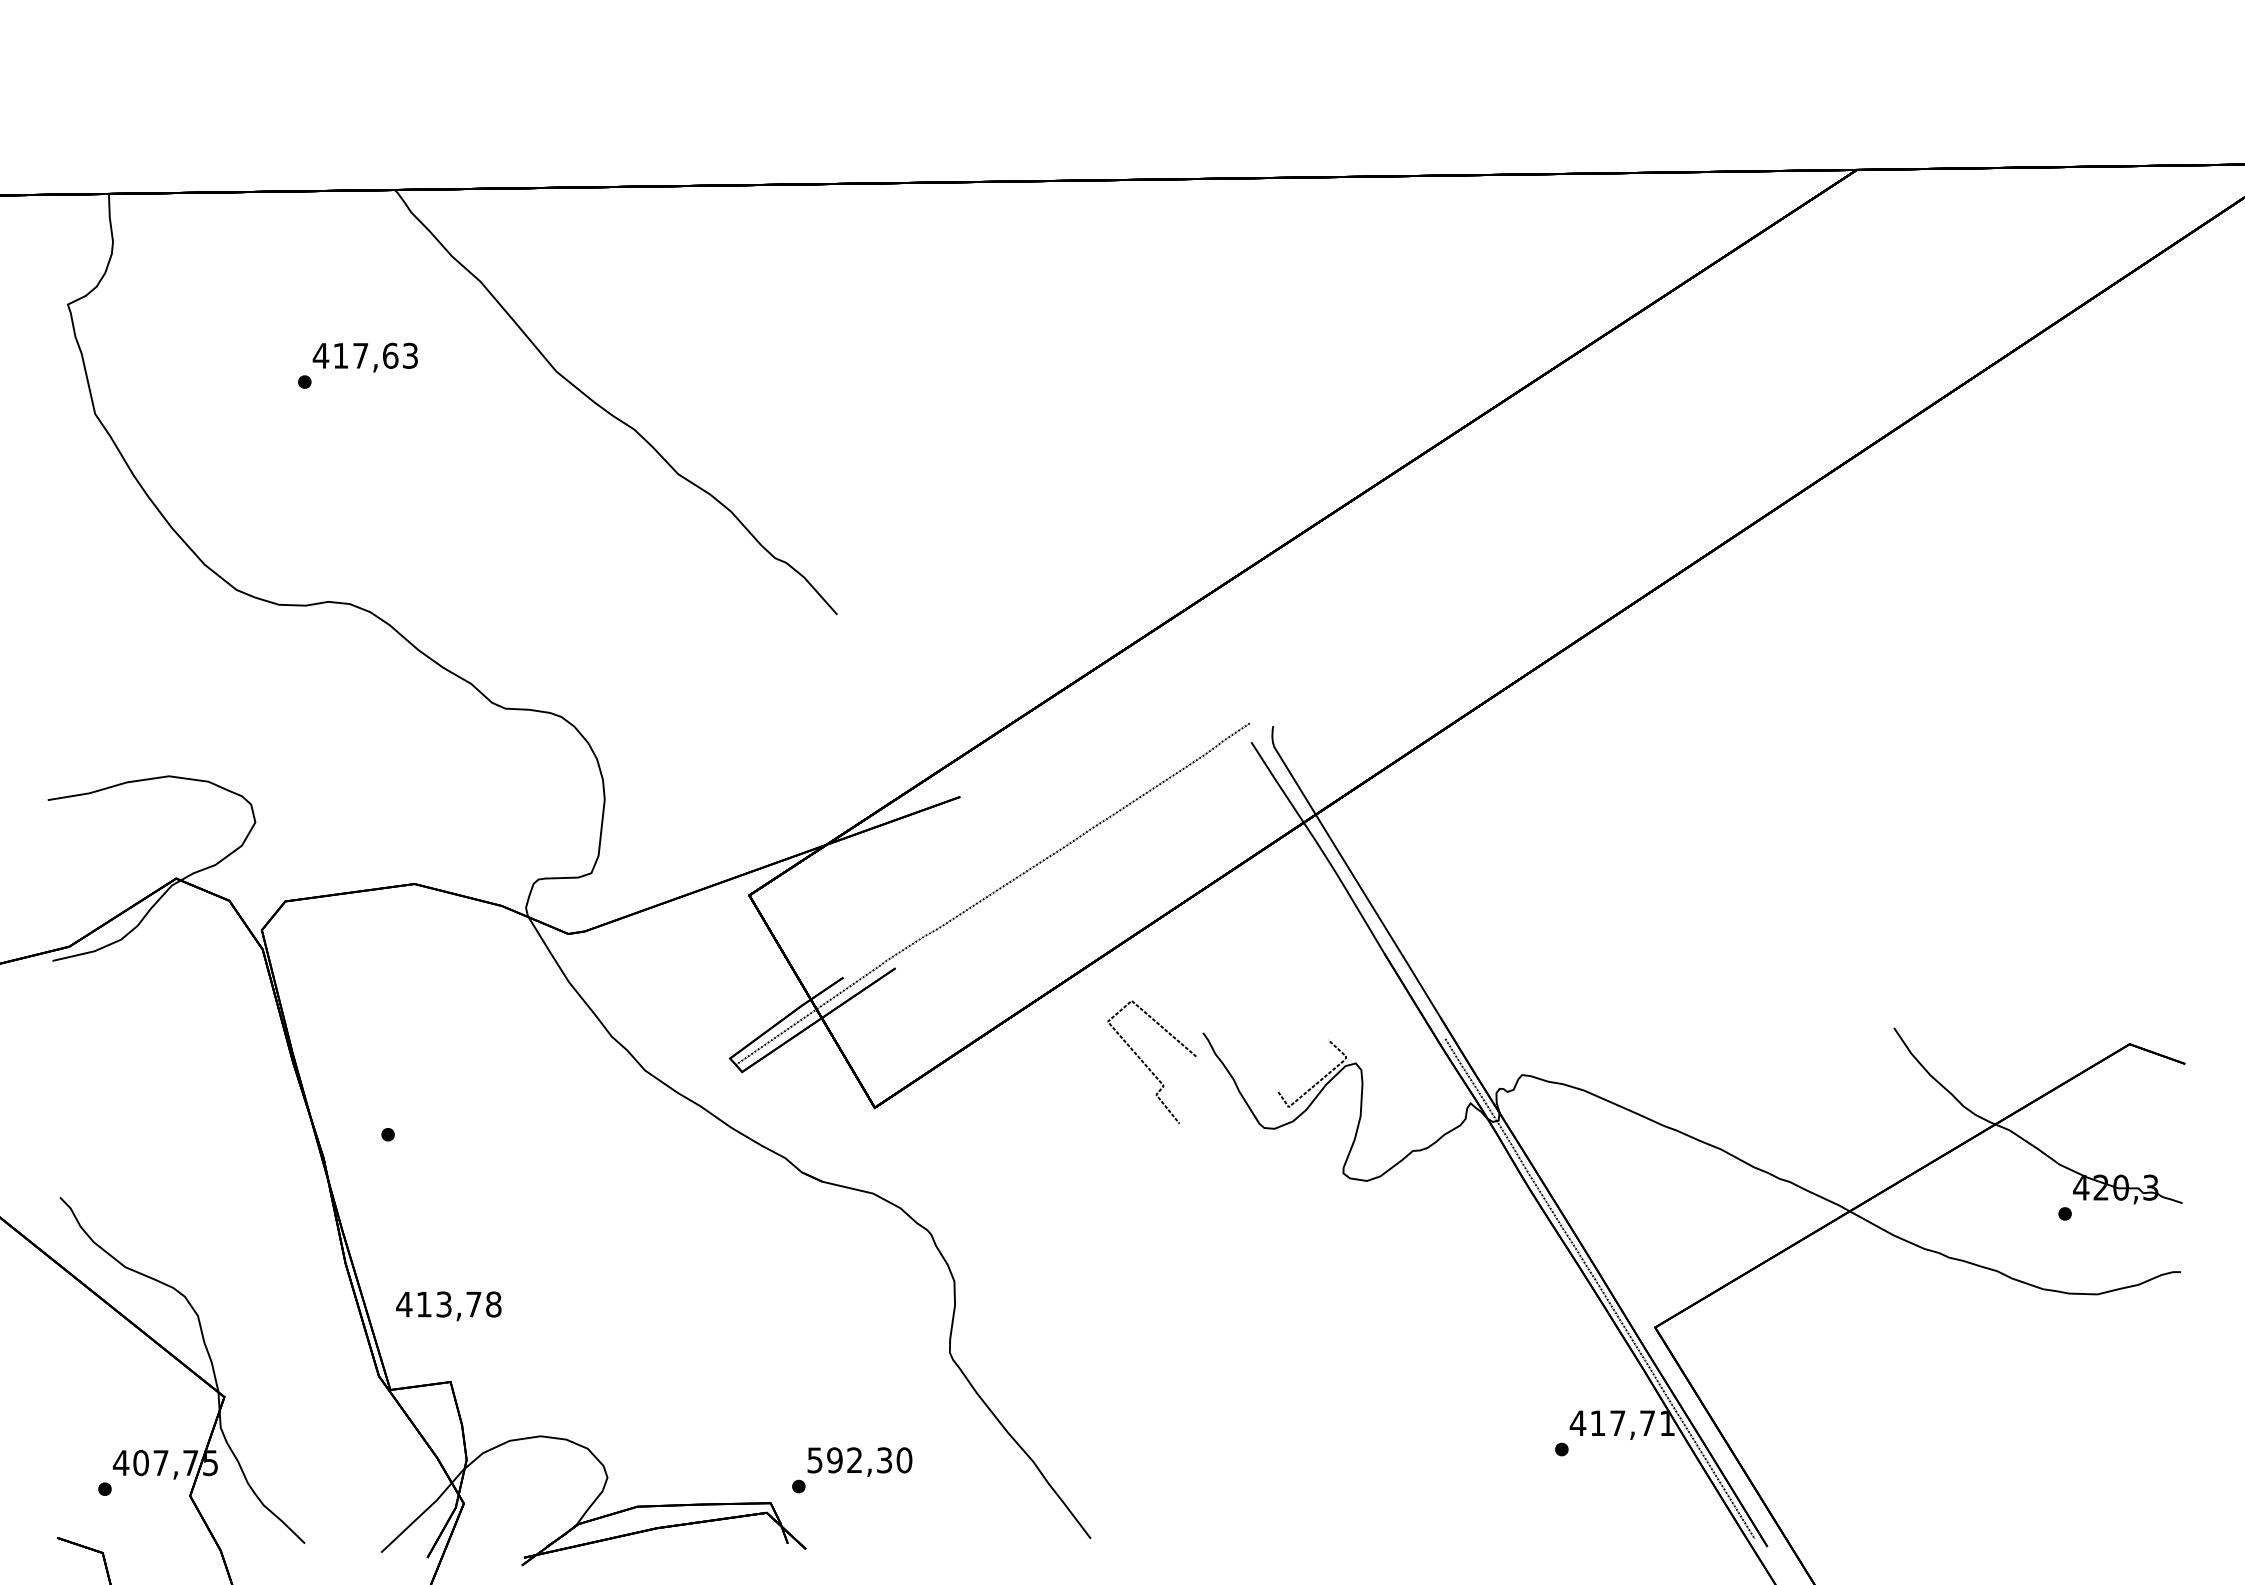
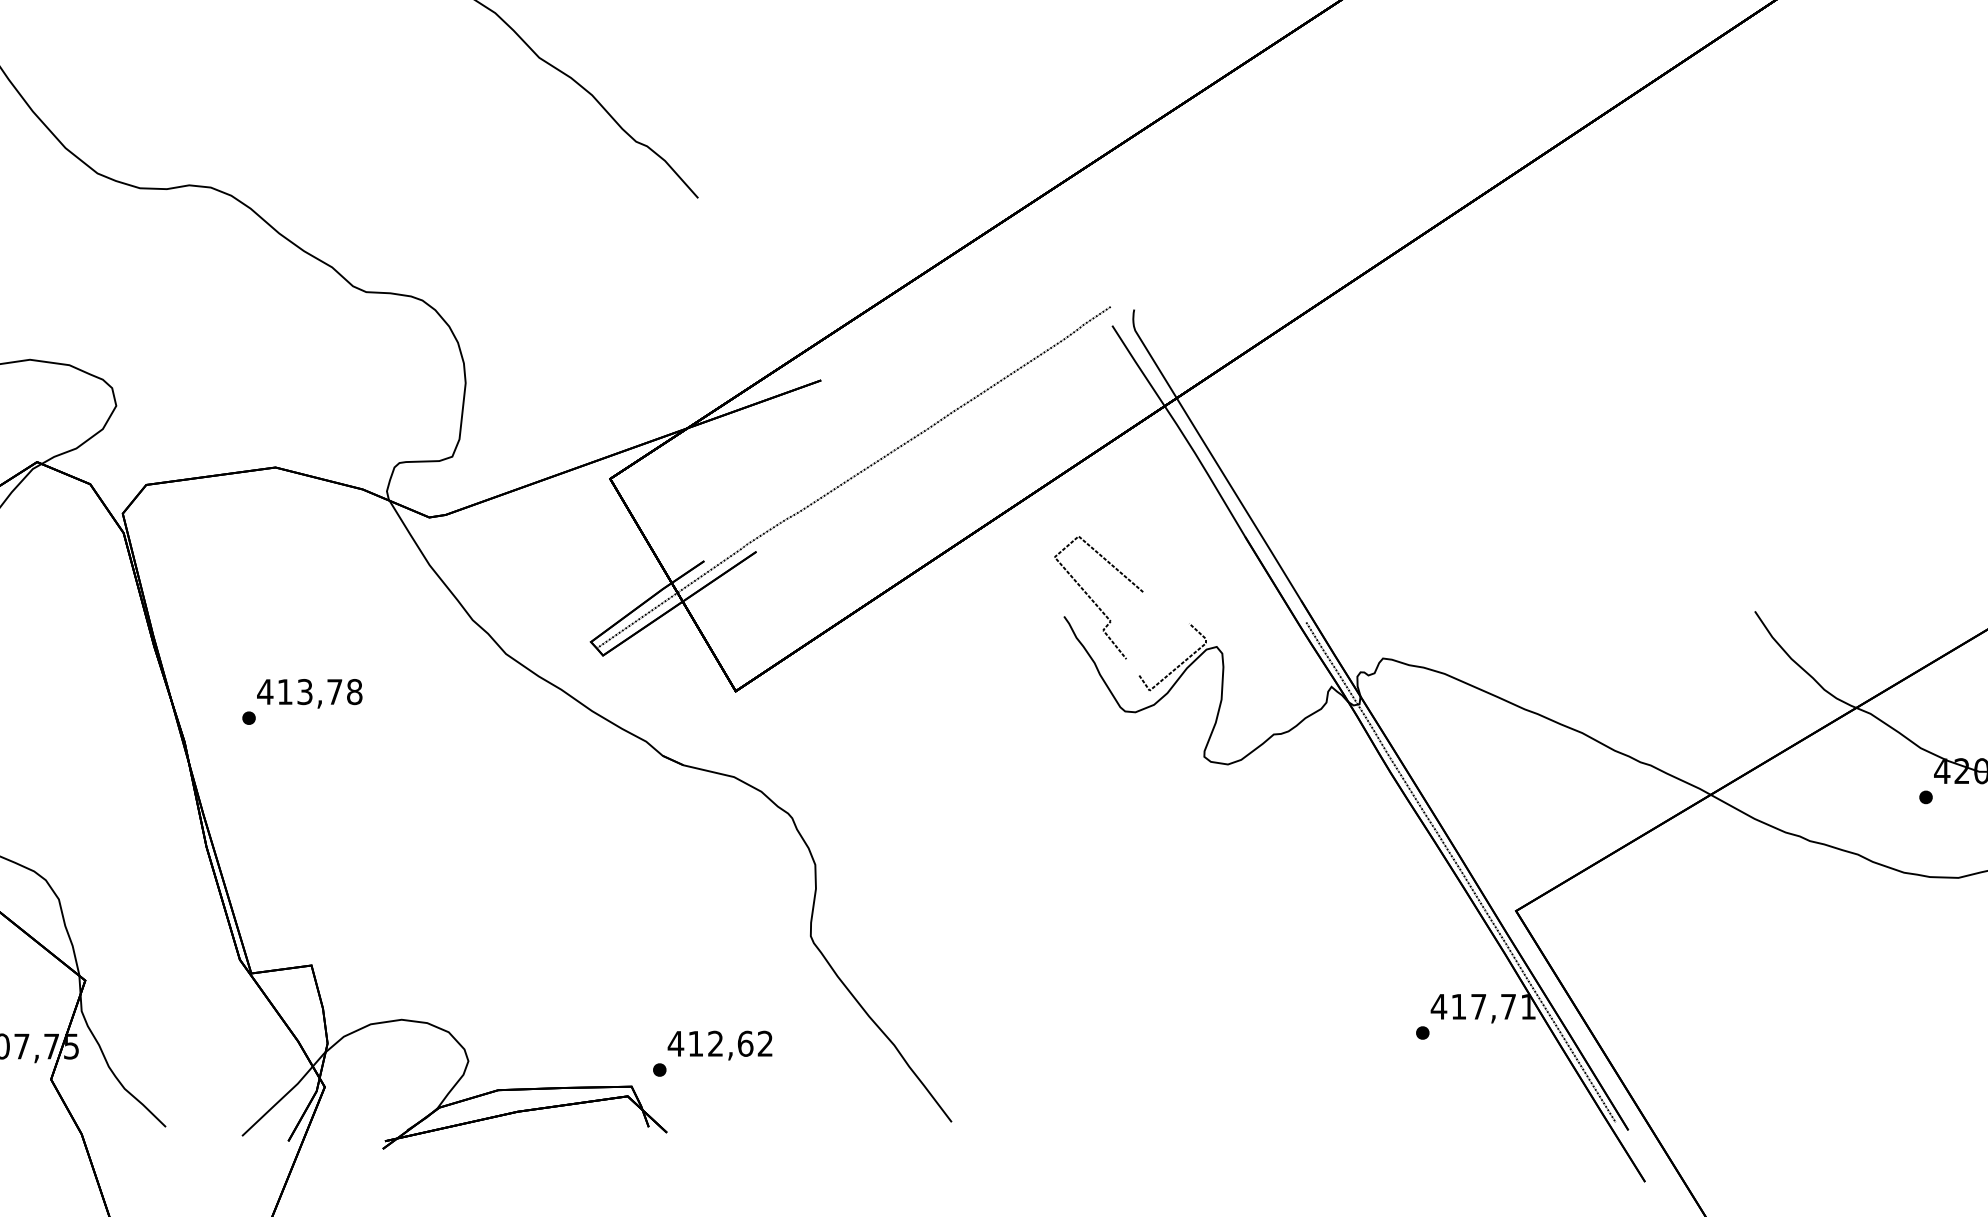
curve: (1147, 1065) -> (1094, 600), moved
text: (448, 1306) -> (309, 693), moved
text: (859, 1460) -> (720, 1043), 592,30 -> 412,62

